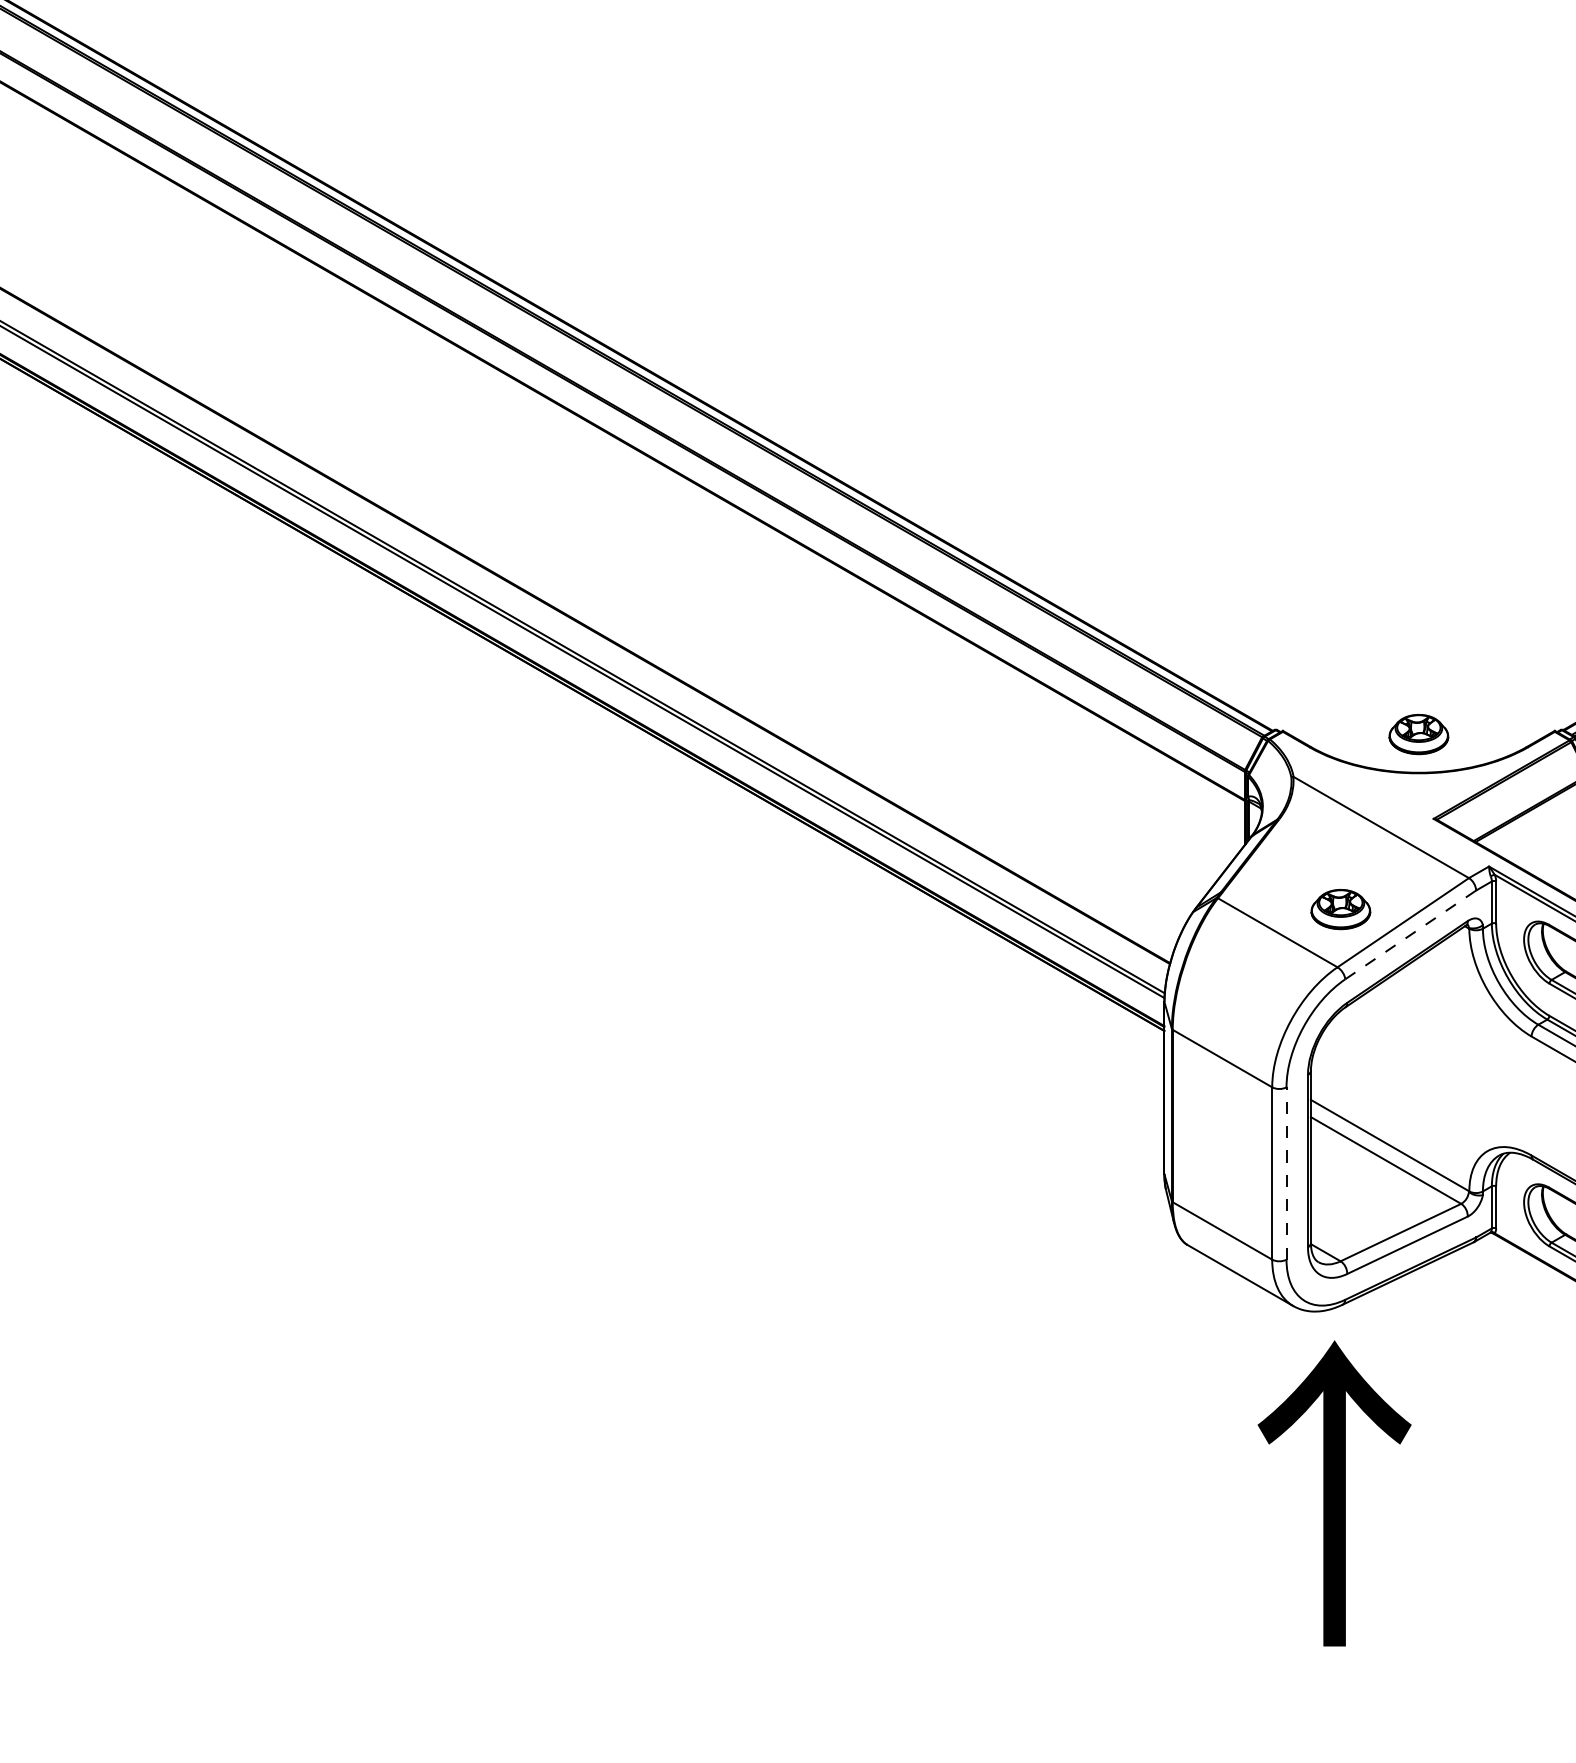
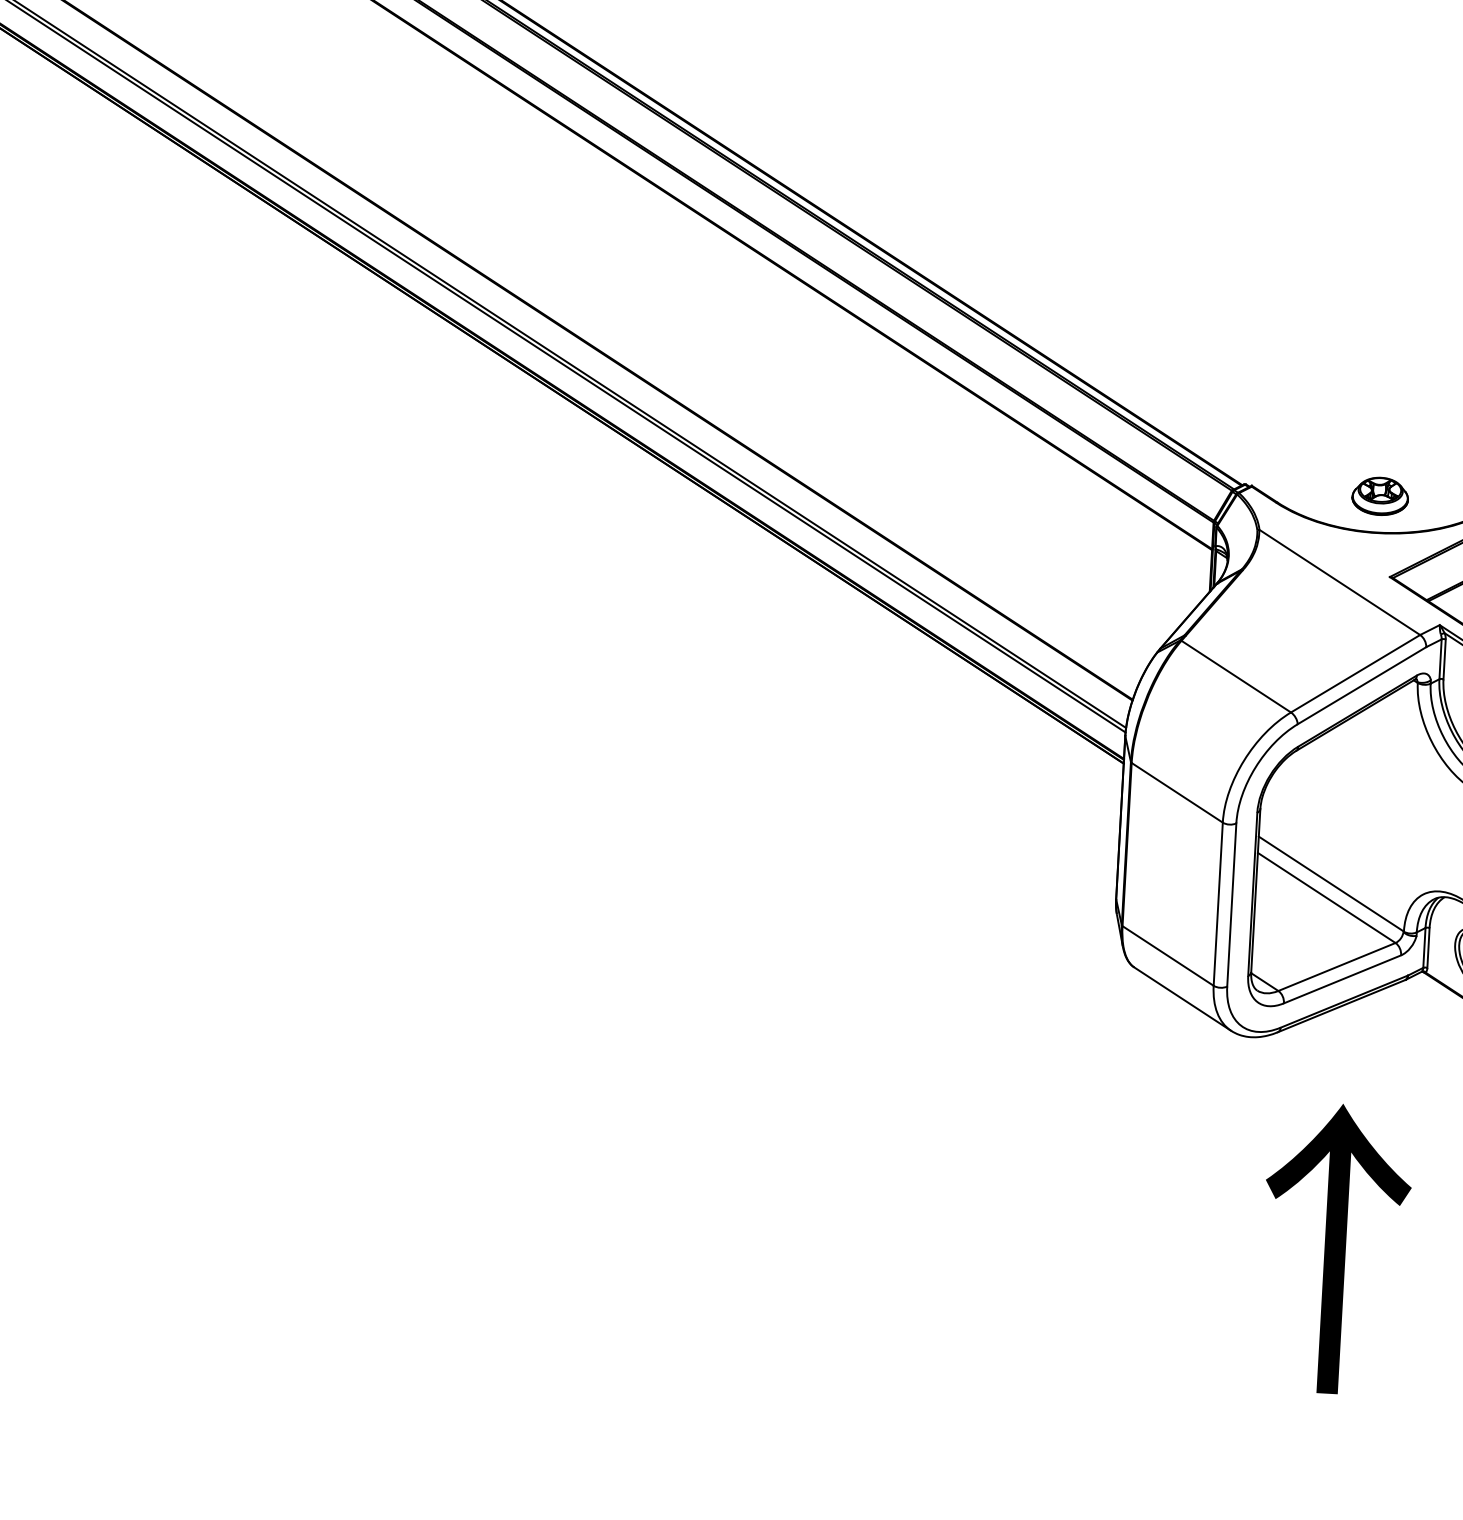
part: (1340, 909) -> (1296, 657), removed
line: (1411, 934) -> (1362, 685), dashed -> solid
line: (1286, 1172) -> (1231, 904), dashed -> solid
text: (1334, 1493) -> (1335, 1248), moved

